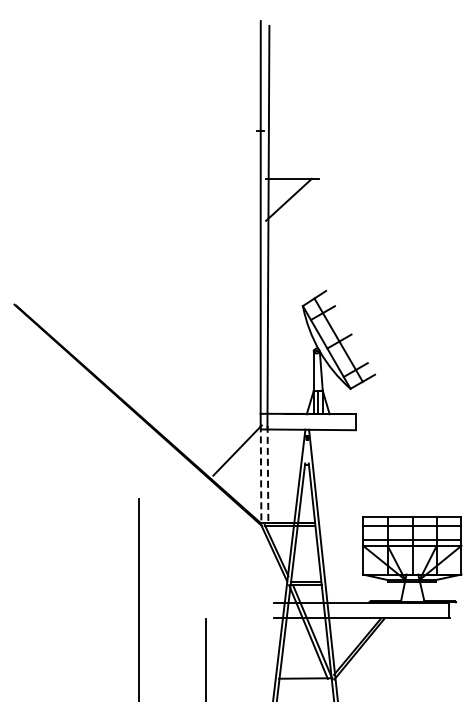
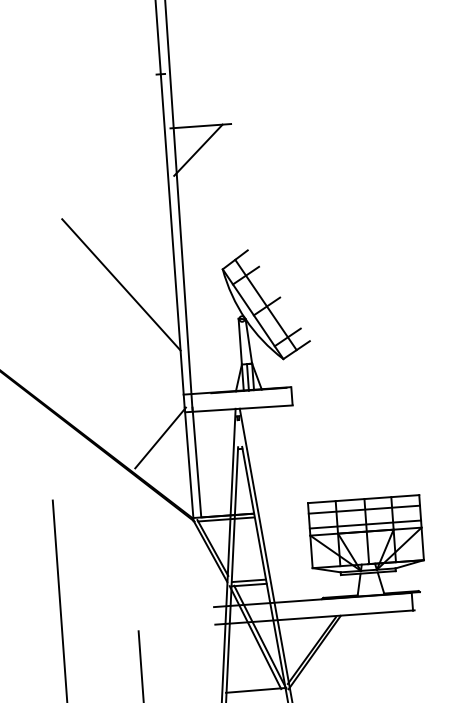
line: (212, 312) -> (121, 283), added
line: (267, 474) -> (196, 462), dashed -> solid
line: (261, 476) -> (189, 465), dashed -> solid

